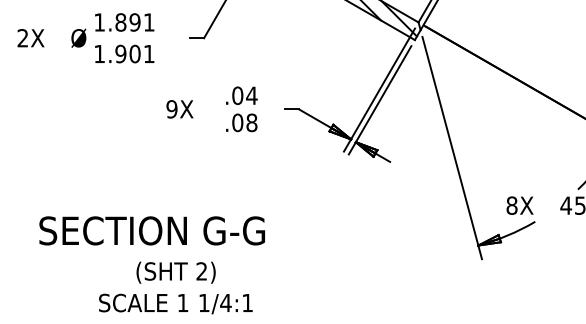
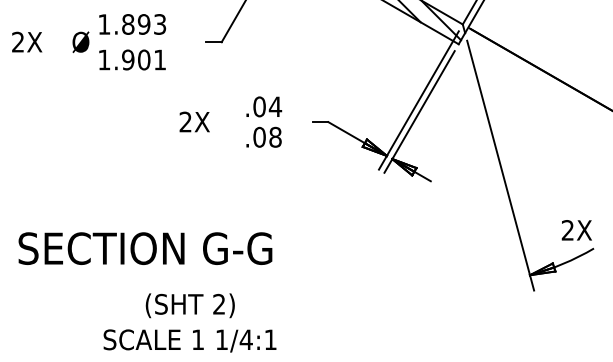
text: (149, 22) -> (160, 24), 1.891 -> 1.893
text: (171, 109) -> (185, 122), 9X -> 2X
text: (511, 205) -> (567, 230), 8X -> 2X
text: (151, 230) -> (144, 248), moved

